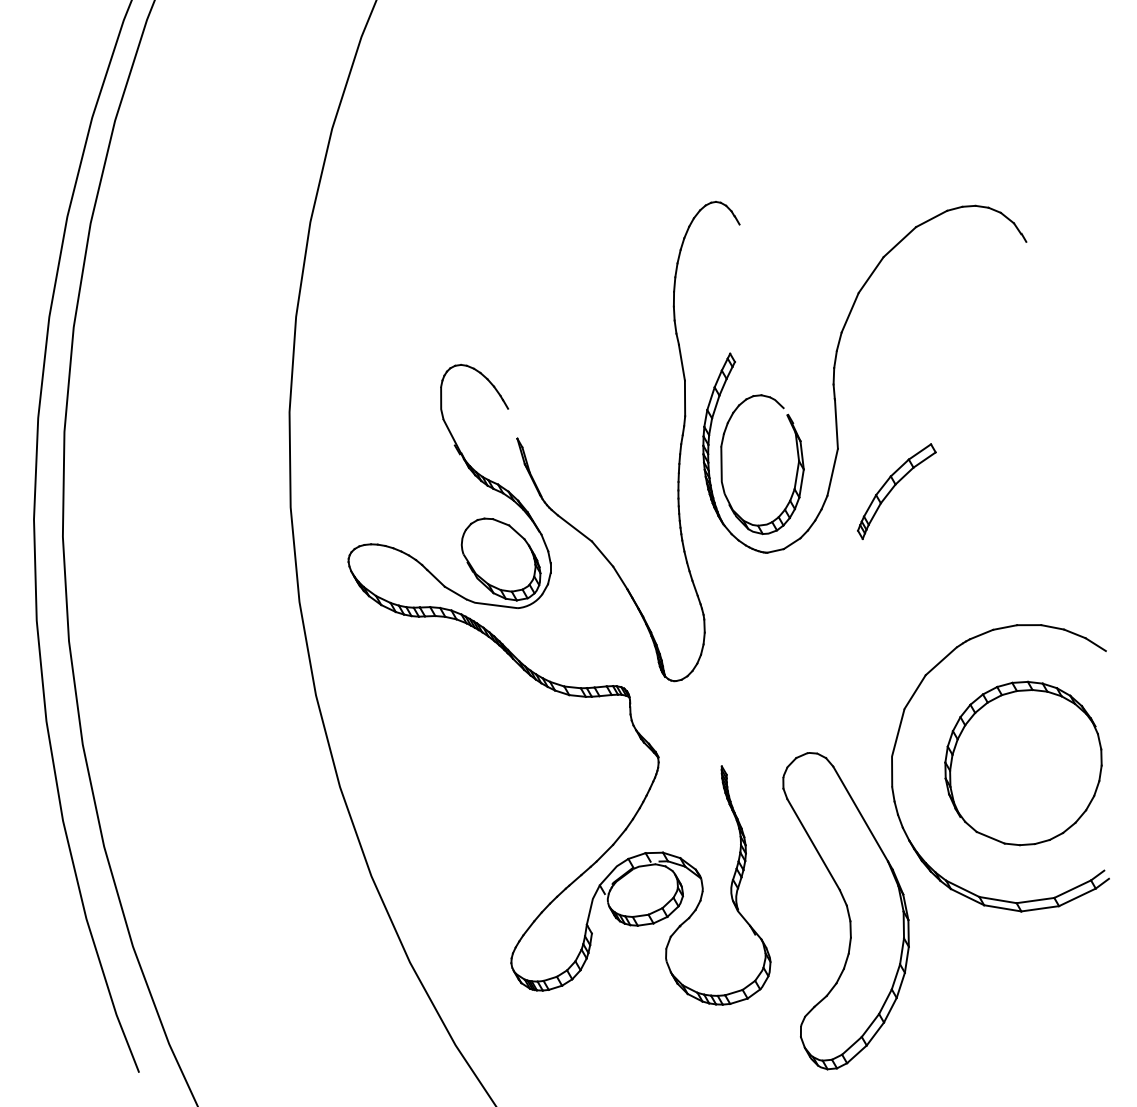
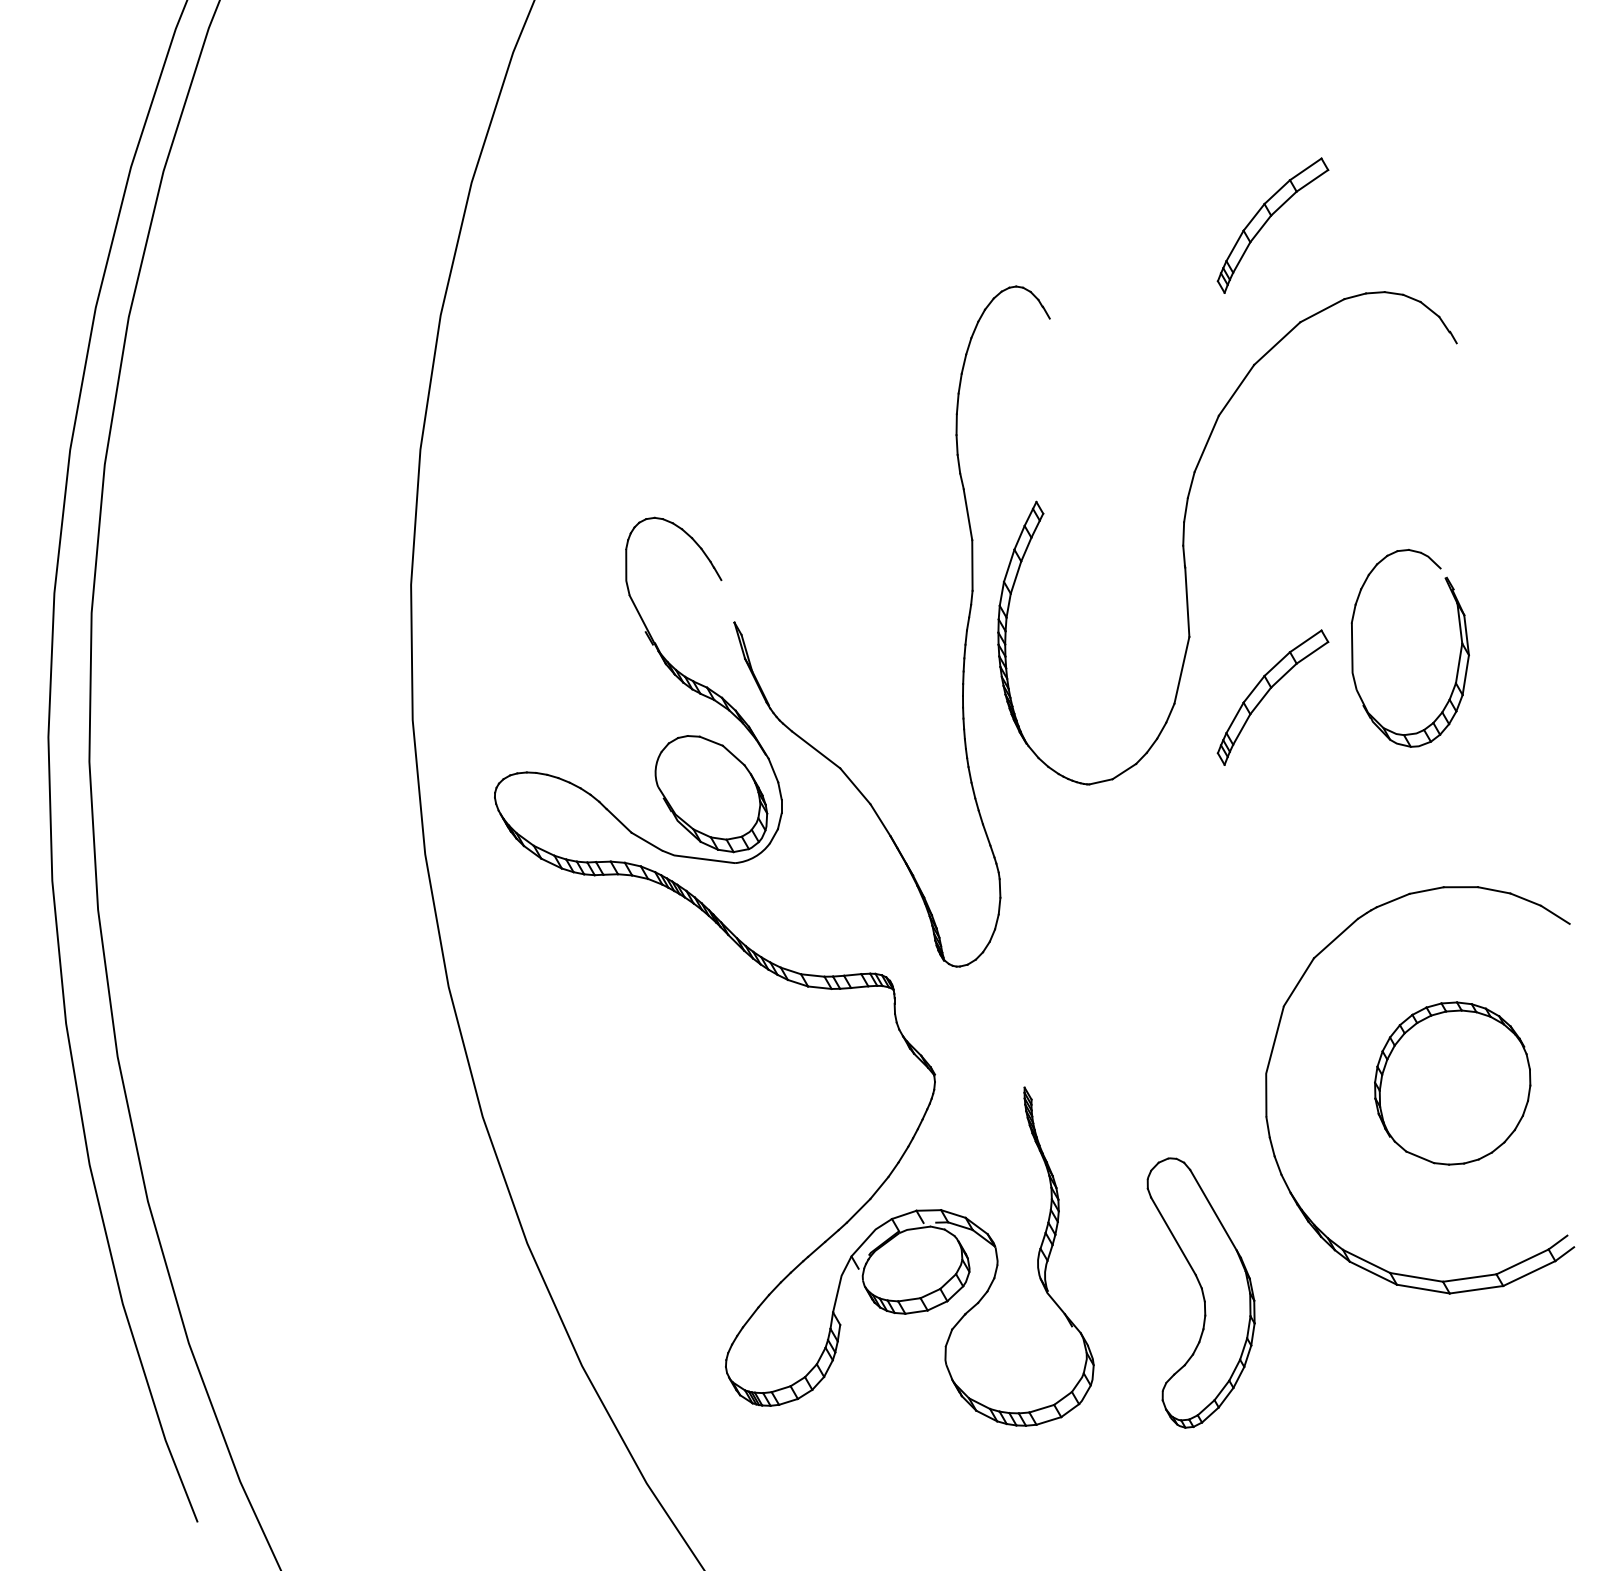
part: (892, 157) -> (1266, 223), added
part: (797, 467) -> (1459, 652), moved
part: (1023, 763) -> (1452, 1083), size x0.7
part: (846, 910) -> (1201, 1292), size x0.6

